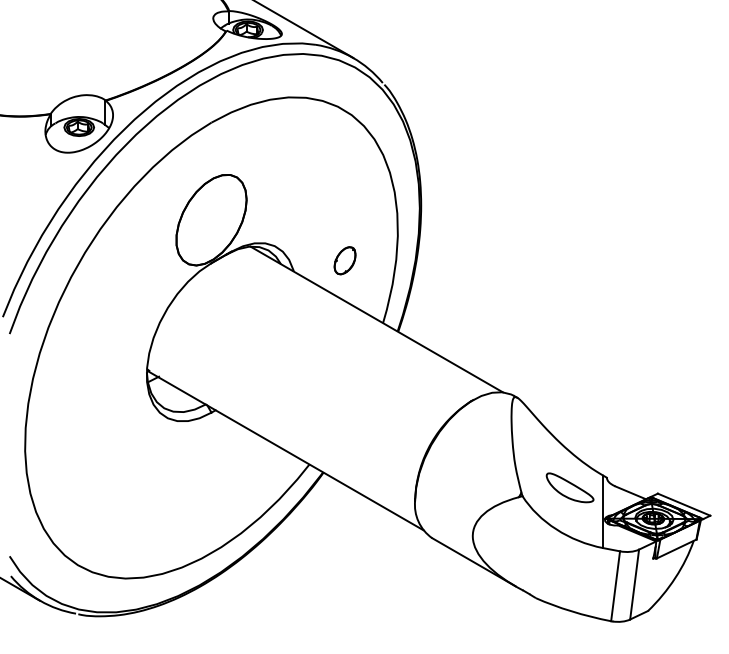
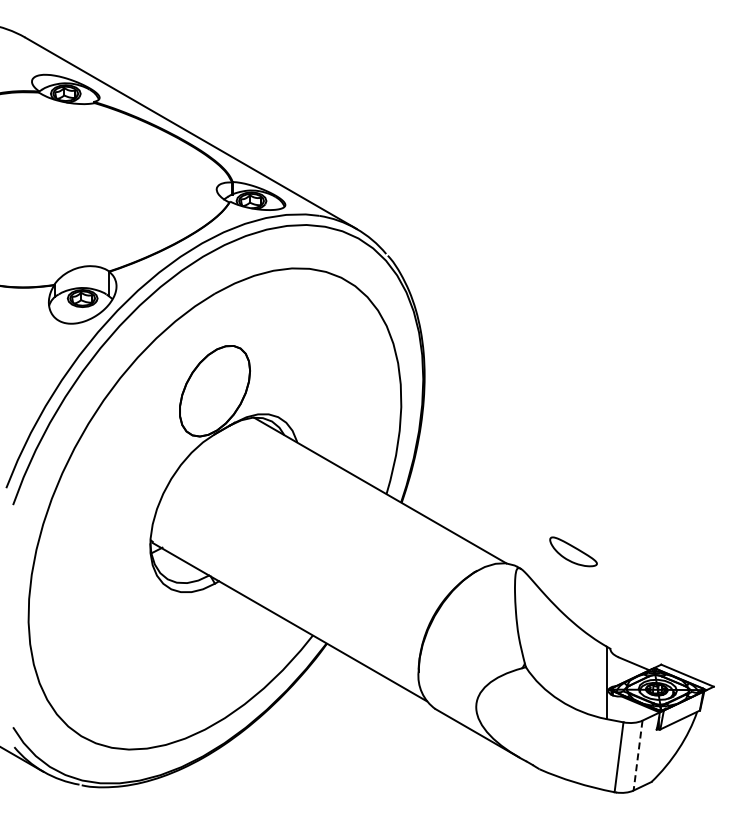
part: (345, 260) -> (348, 431), removed
part: (570, 487) -> (573, 551), moved
line: (635, 585) -> (638, 756), solid -> dashed

